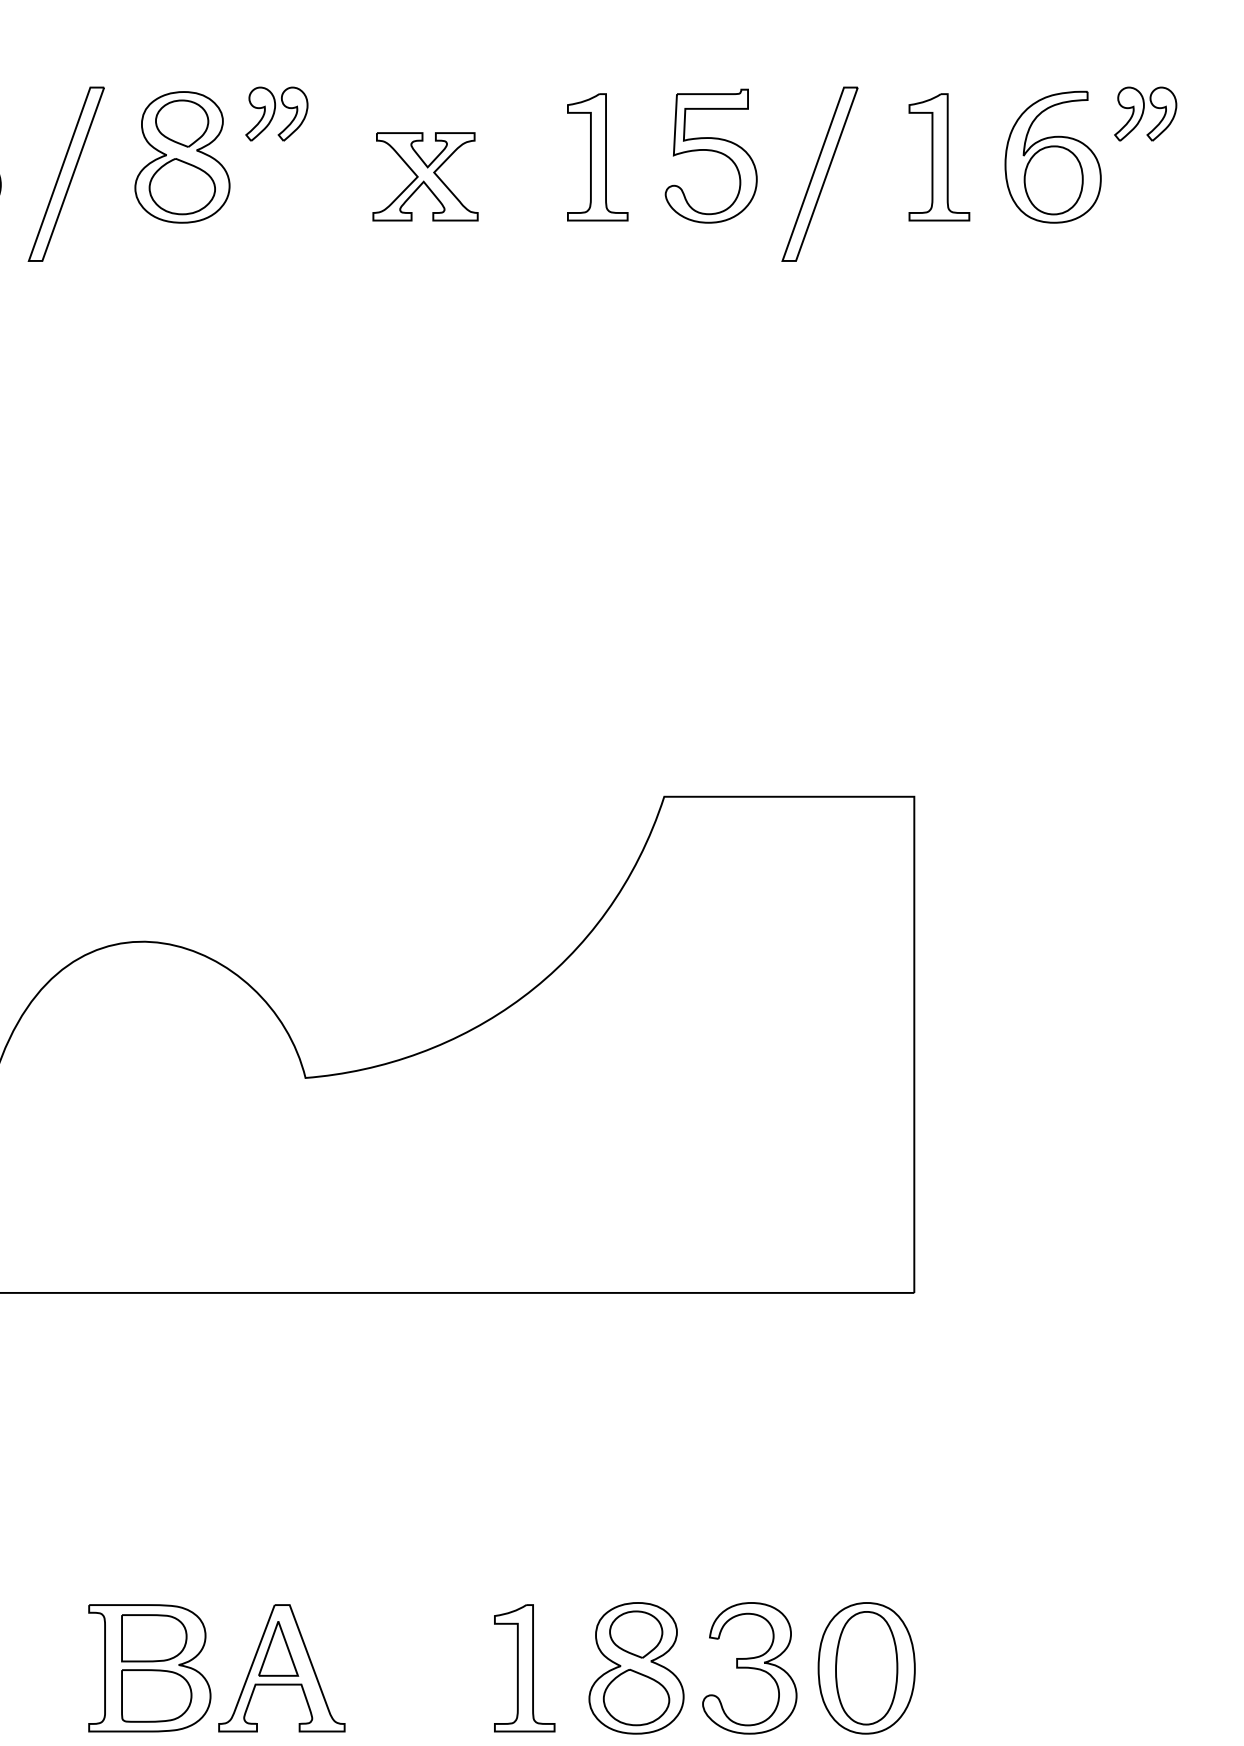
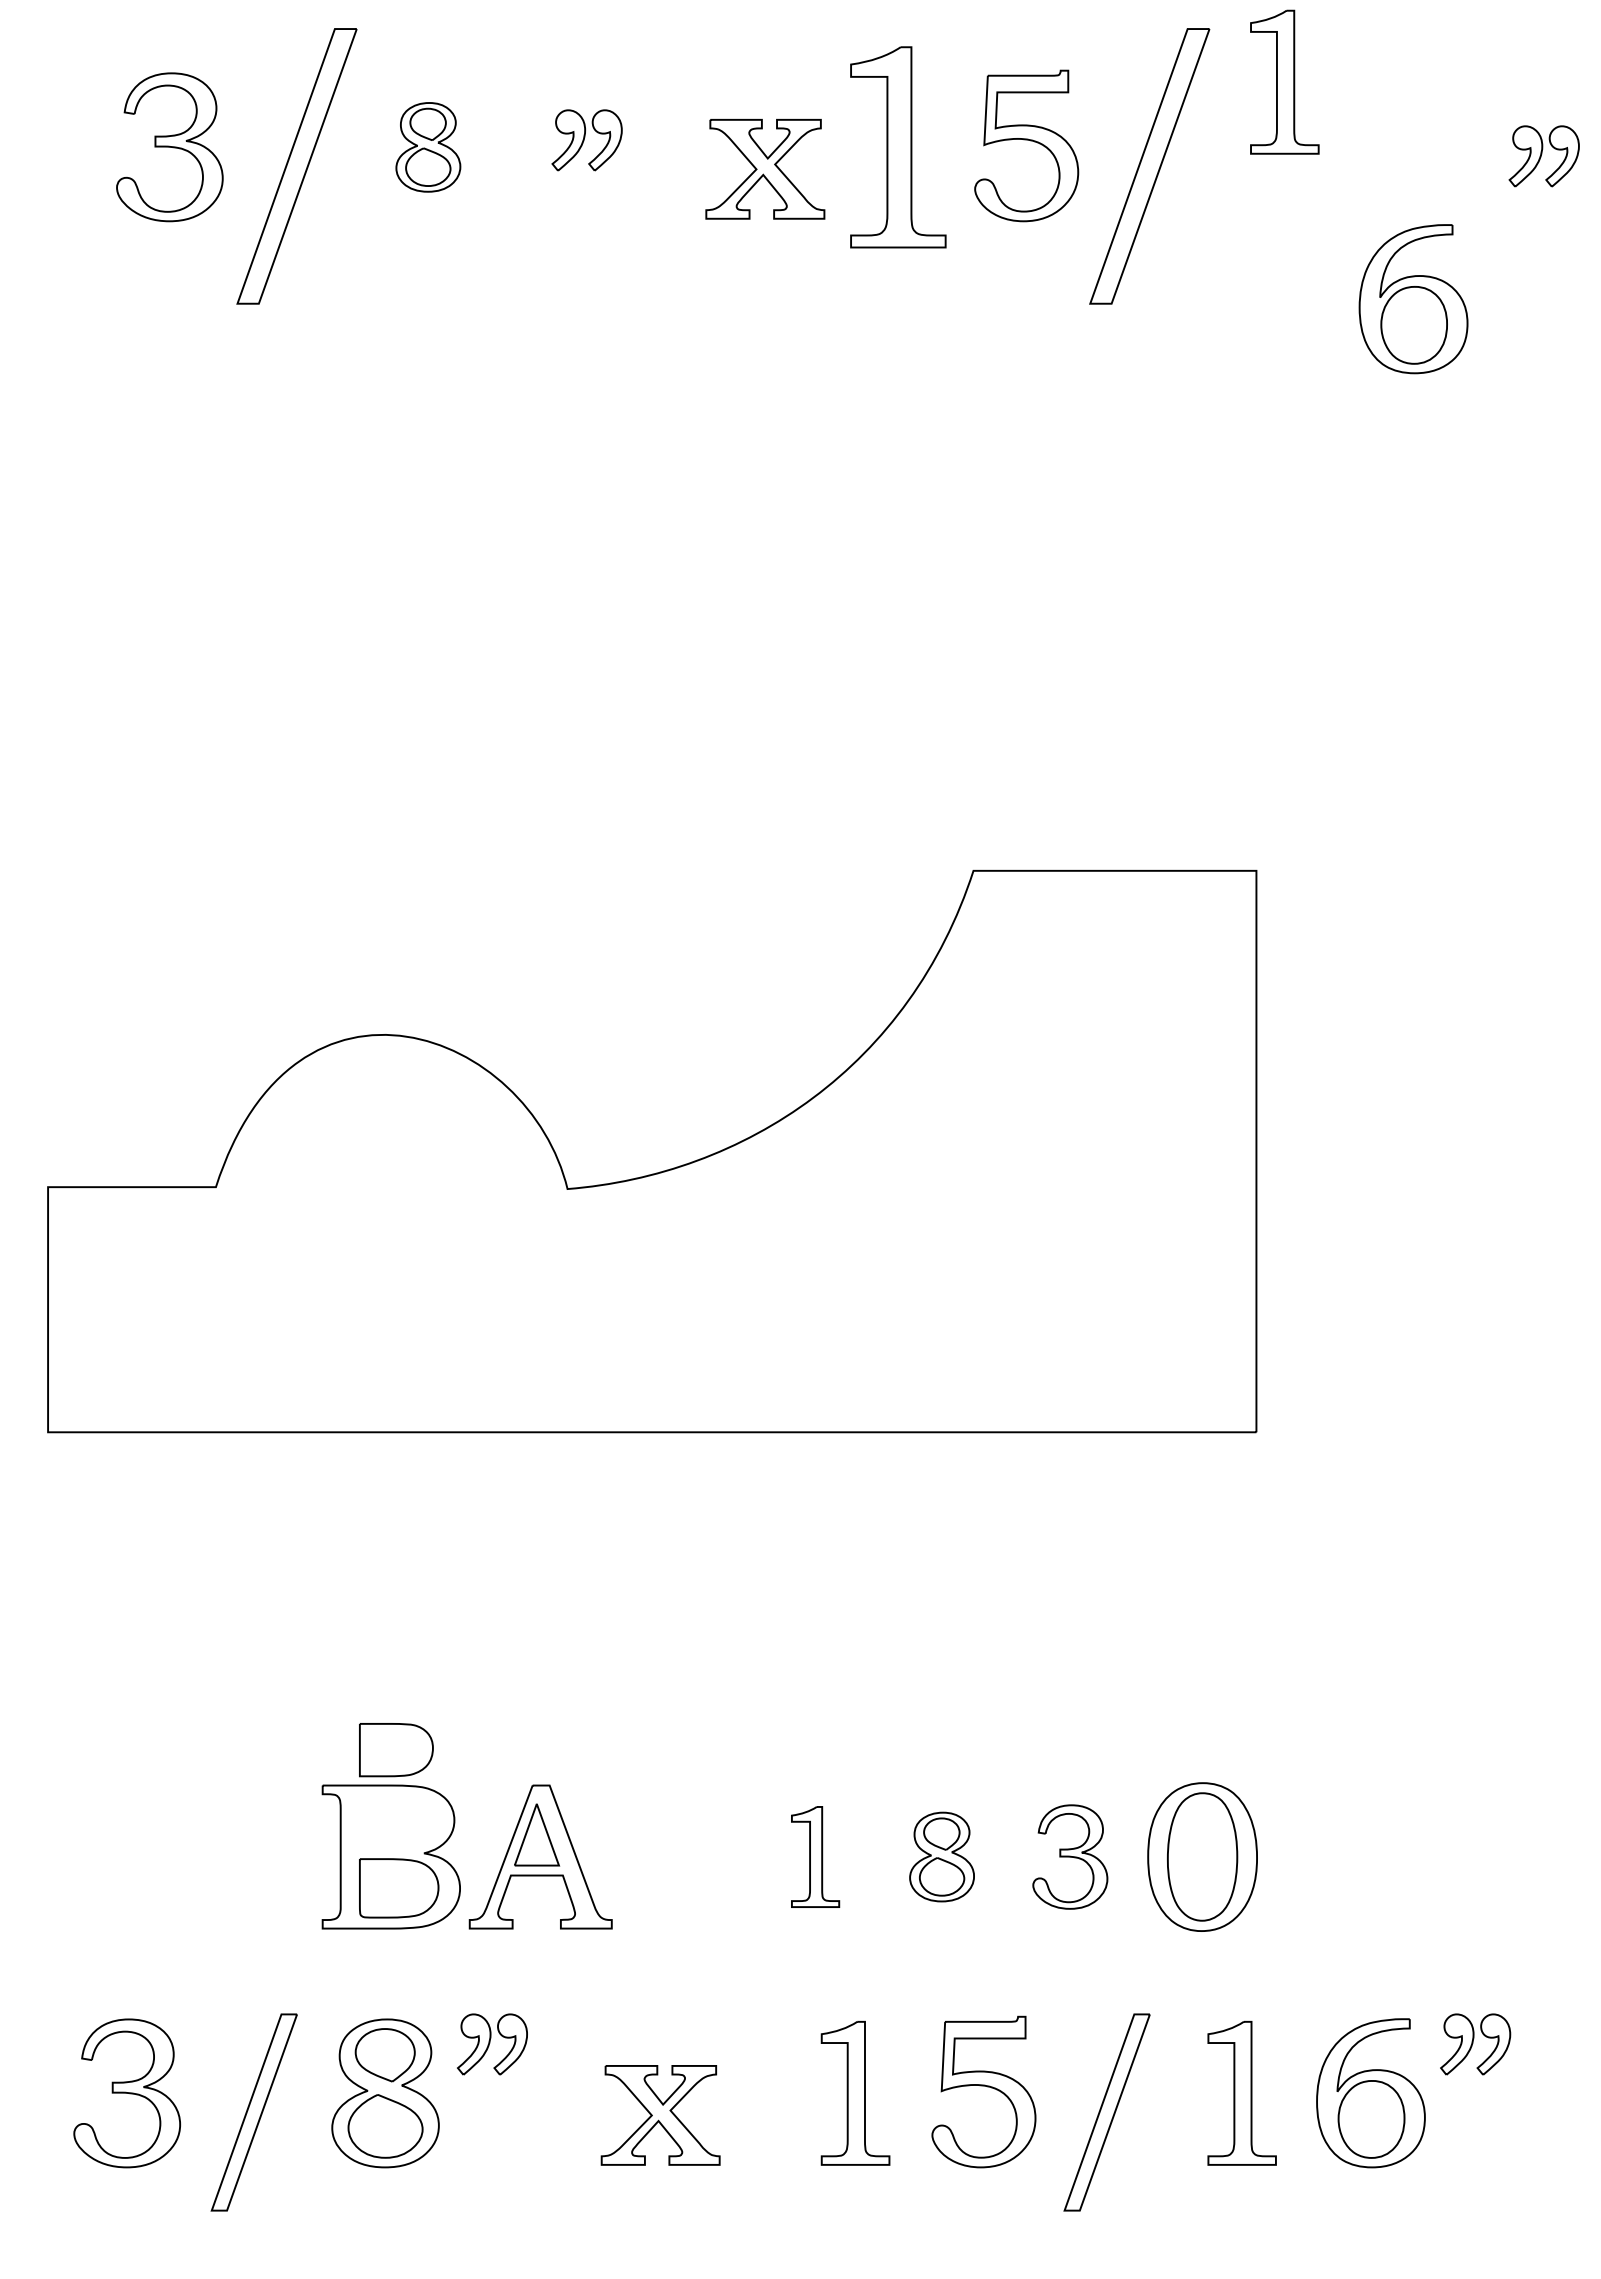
part: (276, 114) -> (586, 140), moved
part: (1145, 114) -> (1543, 156), moved
part: (597, 156) -> (897, 146), size x1.4
part: (939, 156) -> (1284, 81), moved
part: (182, 157) -> (428, 147), size x0.6
part: (1053, 157) -> (1413, 299), moved
part: (66, 174) -> (296, 166), size x1.4
part: (819, 174) -> (1149, 166), size x1.4
part: (425, 177) -> (765, 169), moved
part: (154, 1638) -> (396, 1750), moved
part: (524, 1667) -> (815, 1856), size x0.7
part: (636, 1667) -> (941, 1856), size x0.6
part: (750, 1667) -> (1070, 1856), size x0.7

